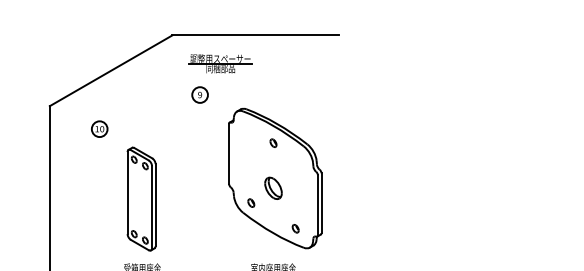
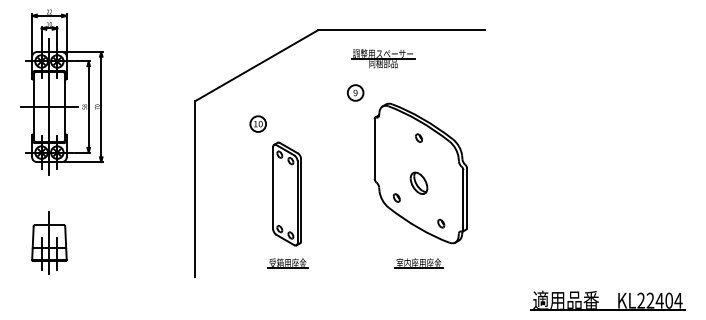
part: (220, 63) -> (383, 58), moved
part: (199, 94) -> (355, 92), moved
part: (98, 128) -> (257, 123), moved

